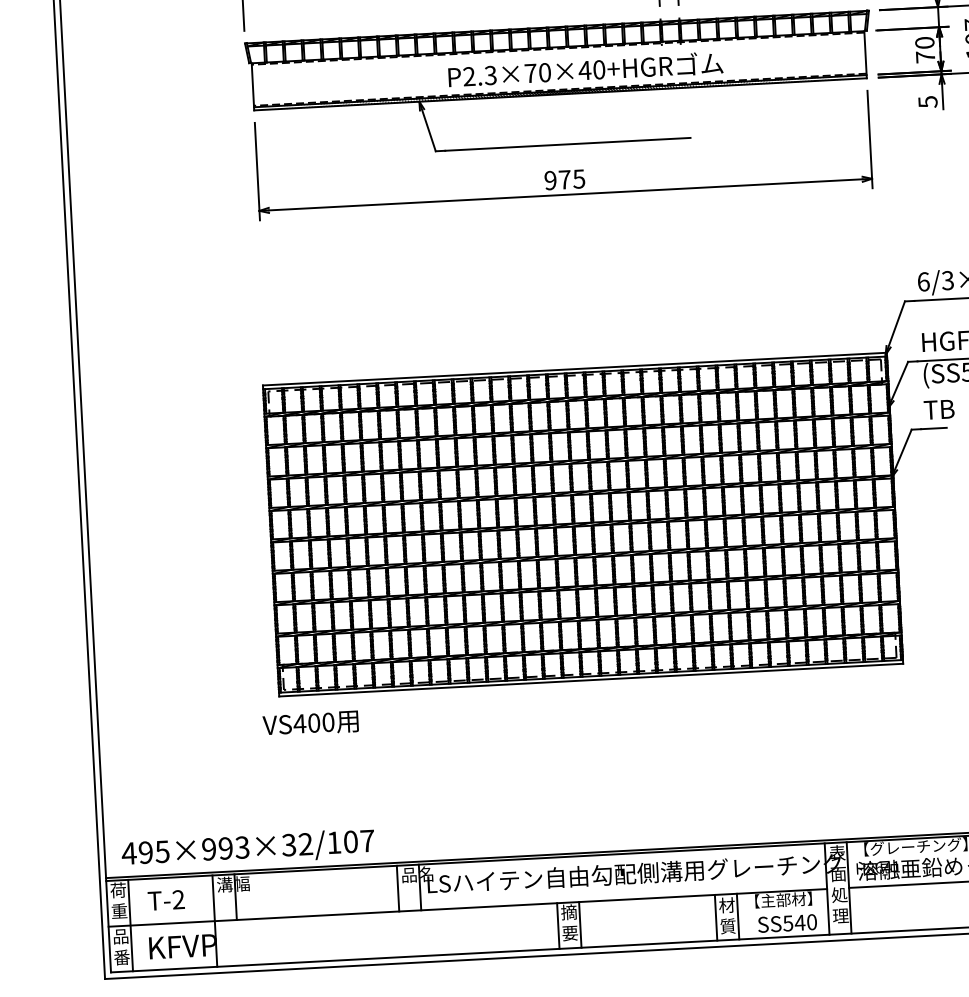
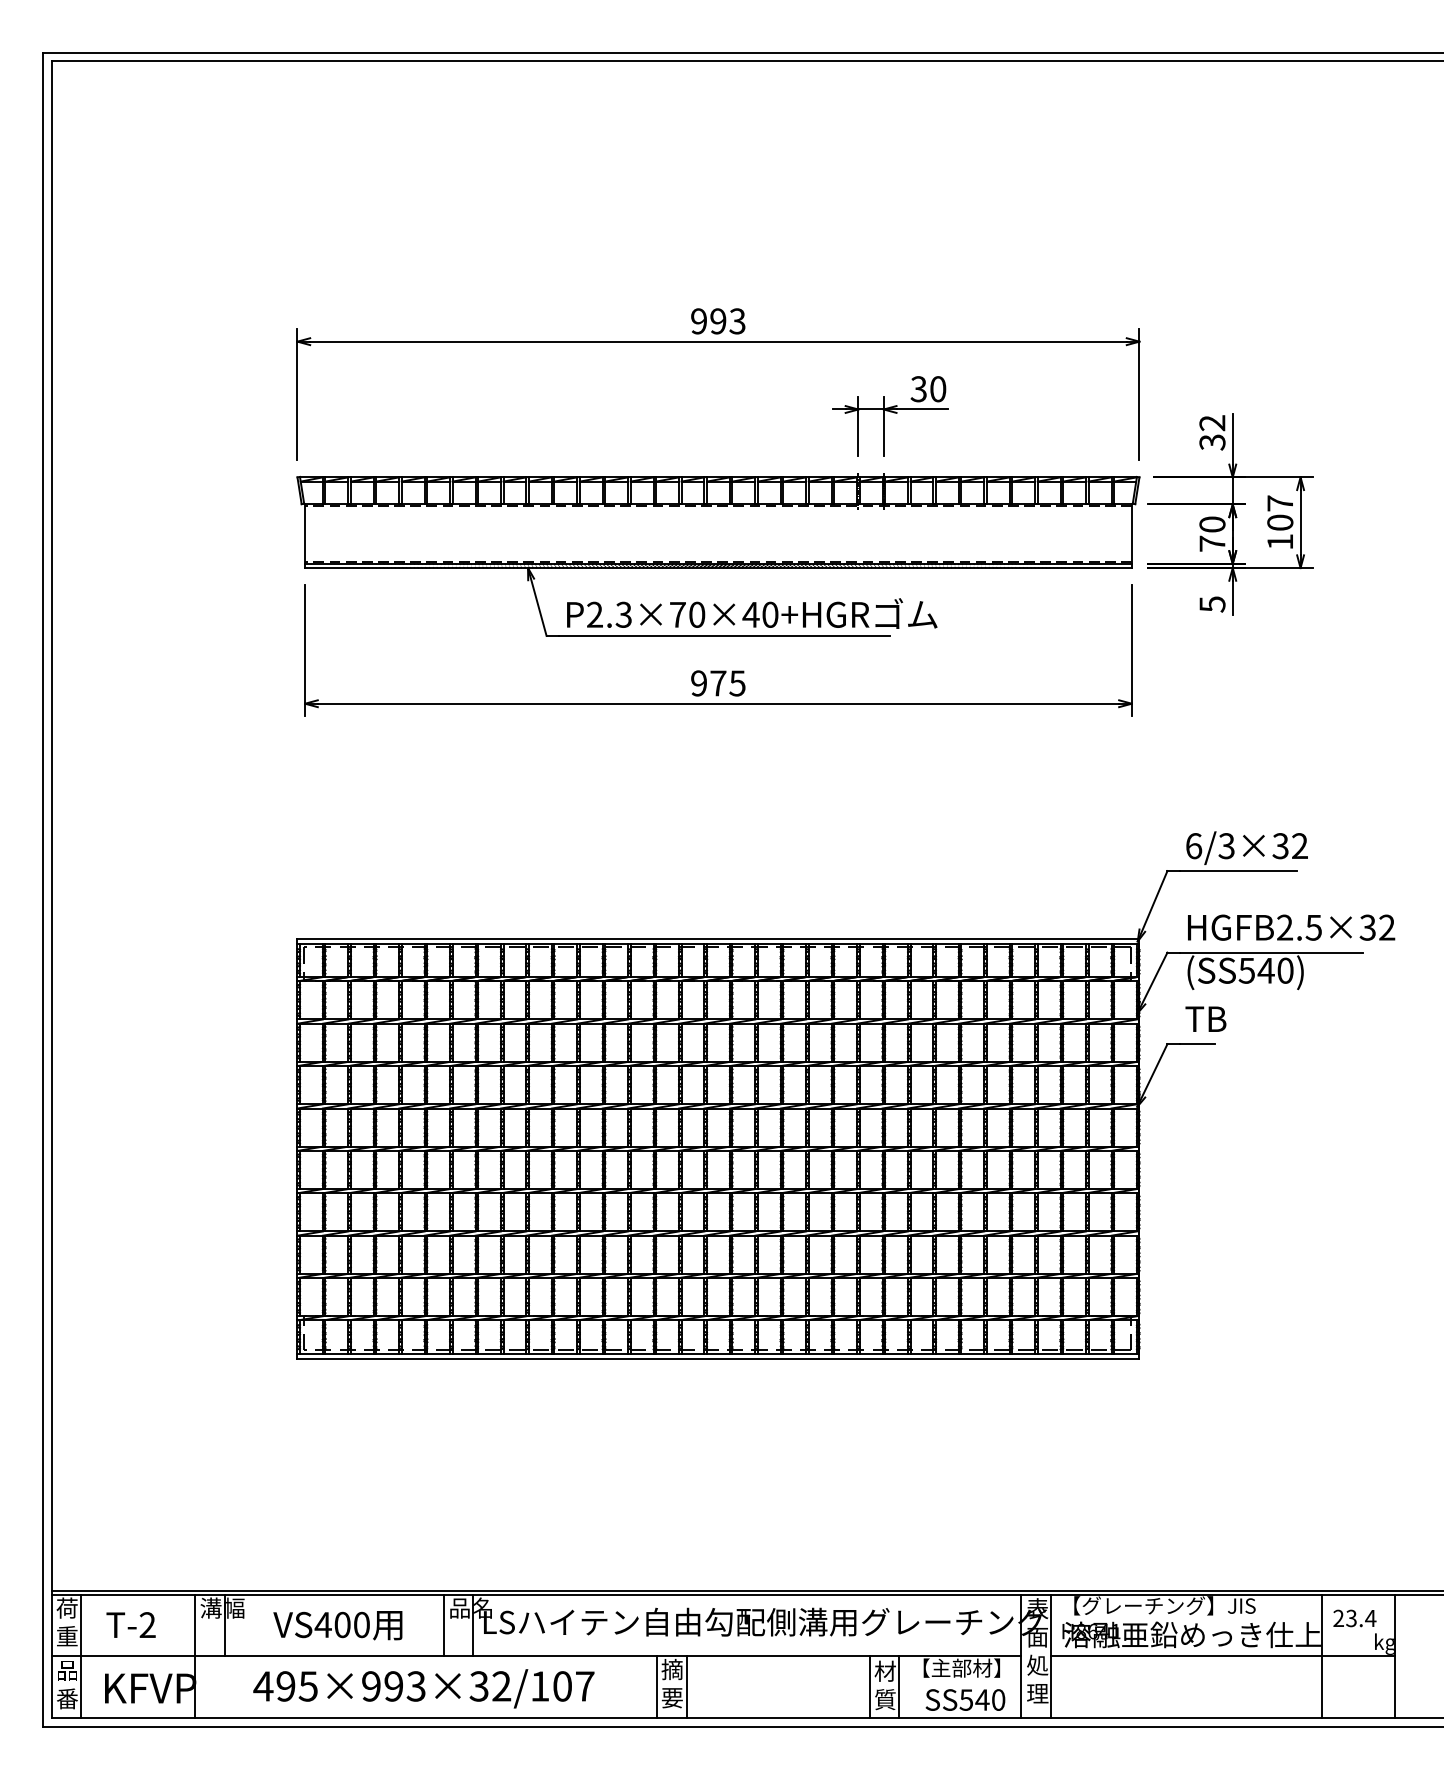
text: (585, 69) -> (752, 613), moved
text: (310, 723) -> (337, 1625), moved
text: (247, 848) -> (423, 1688), moved

